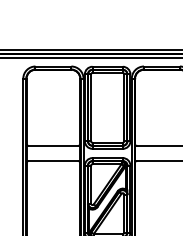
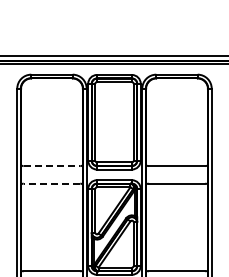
line: (53, 146) -> (52, 166), solid -> dashed
line: (53, 160) -> (51, 183), solid -> dashed

